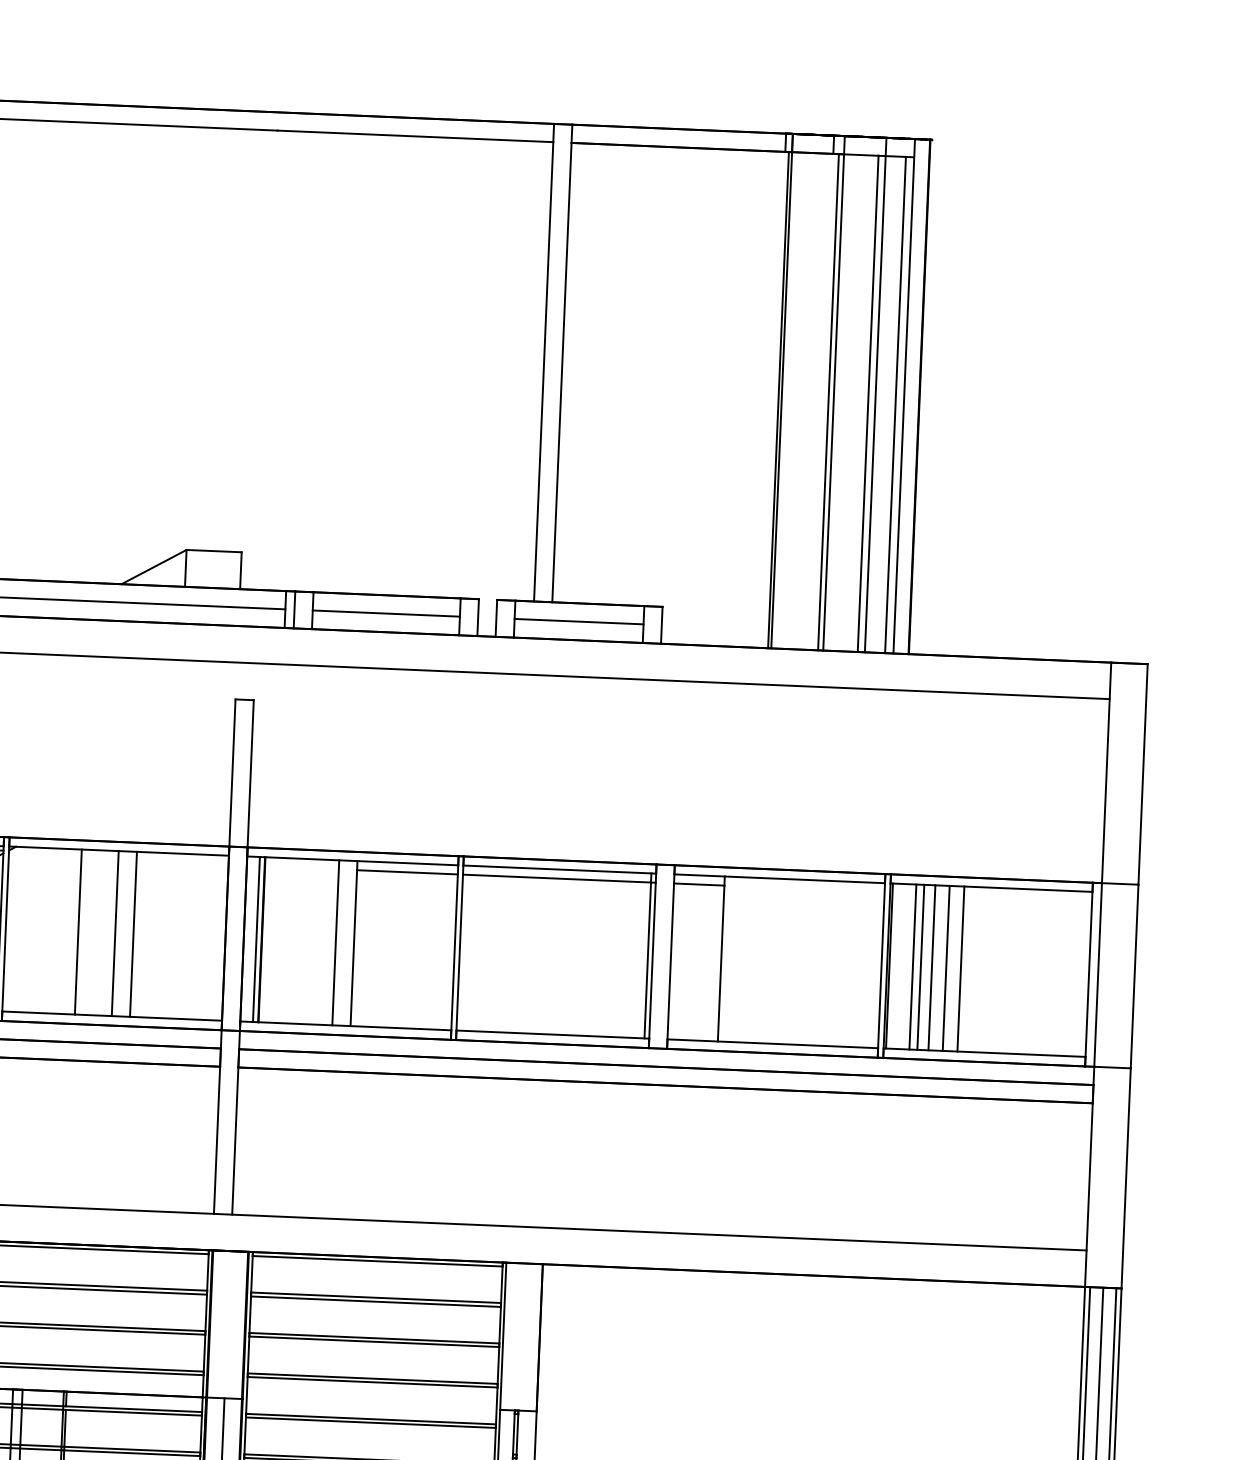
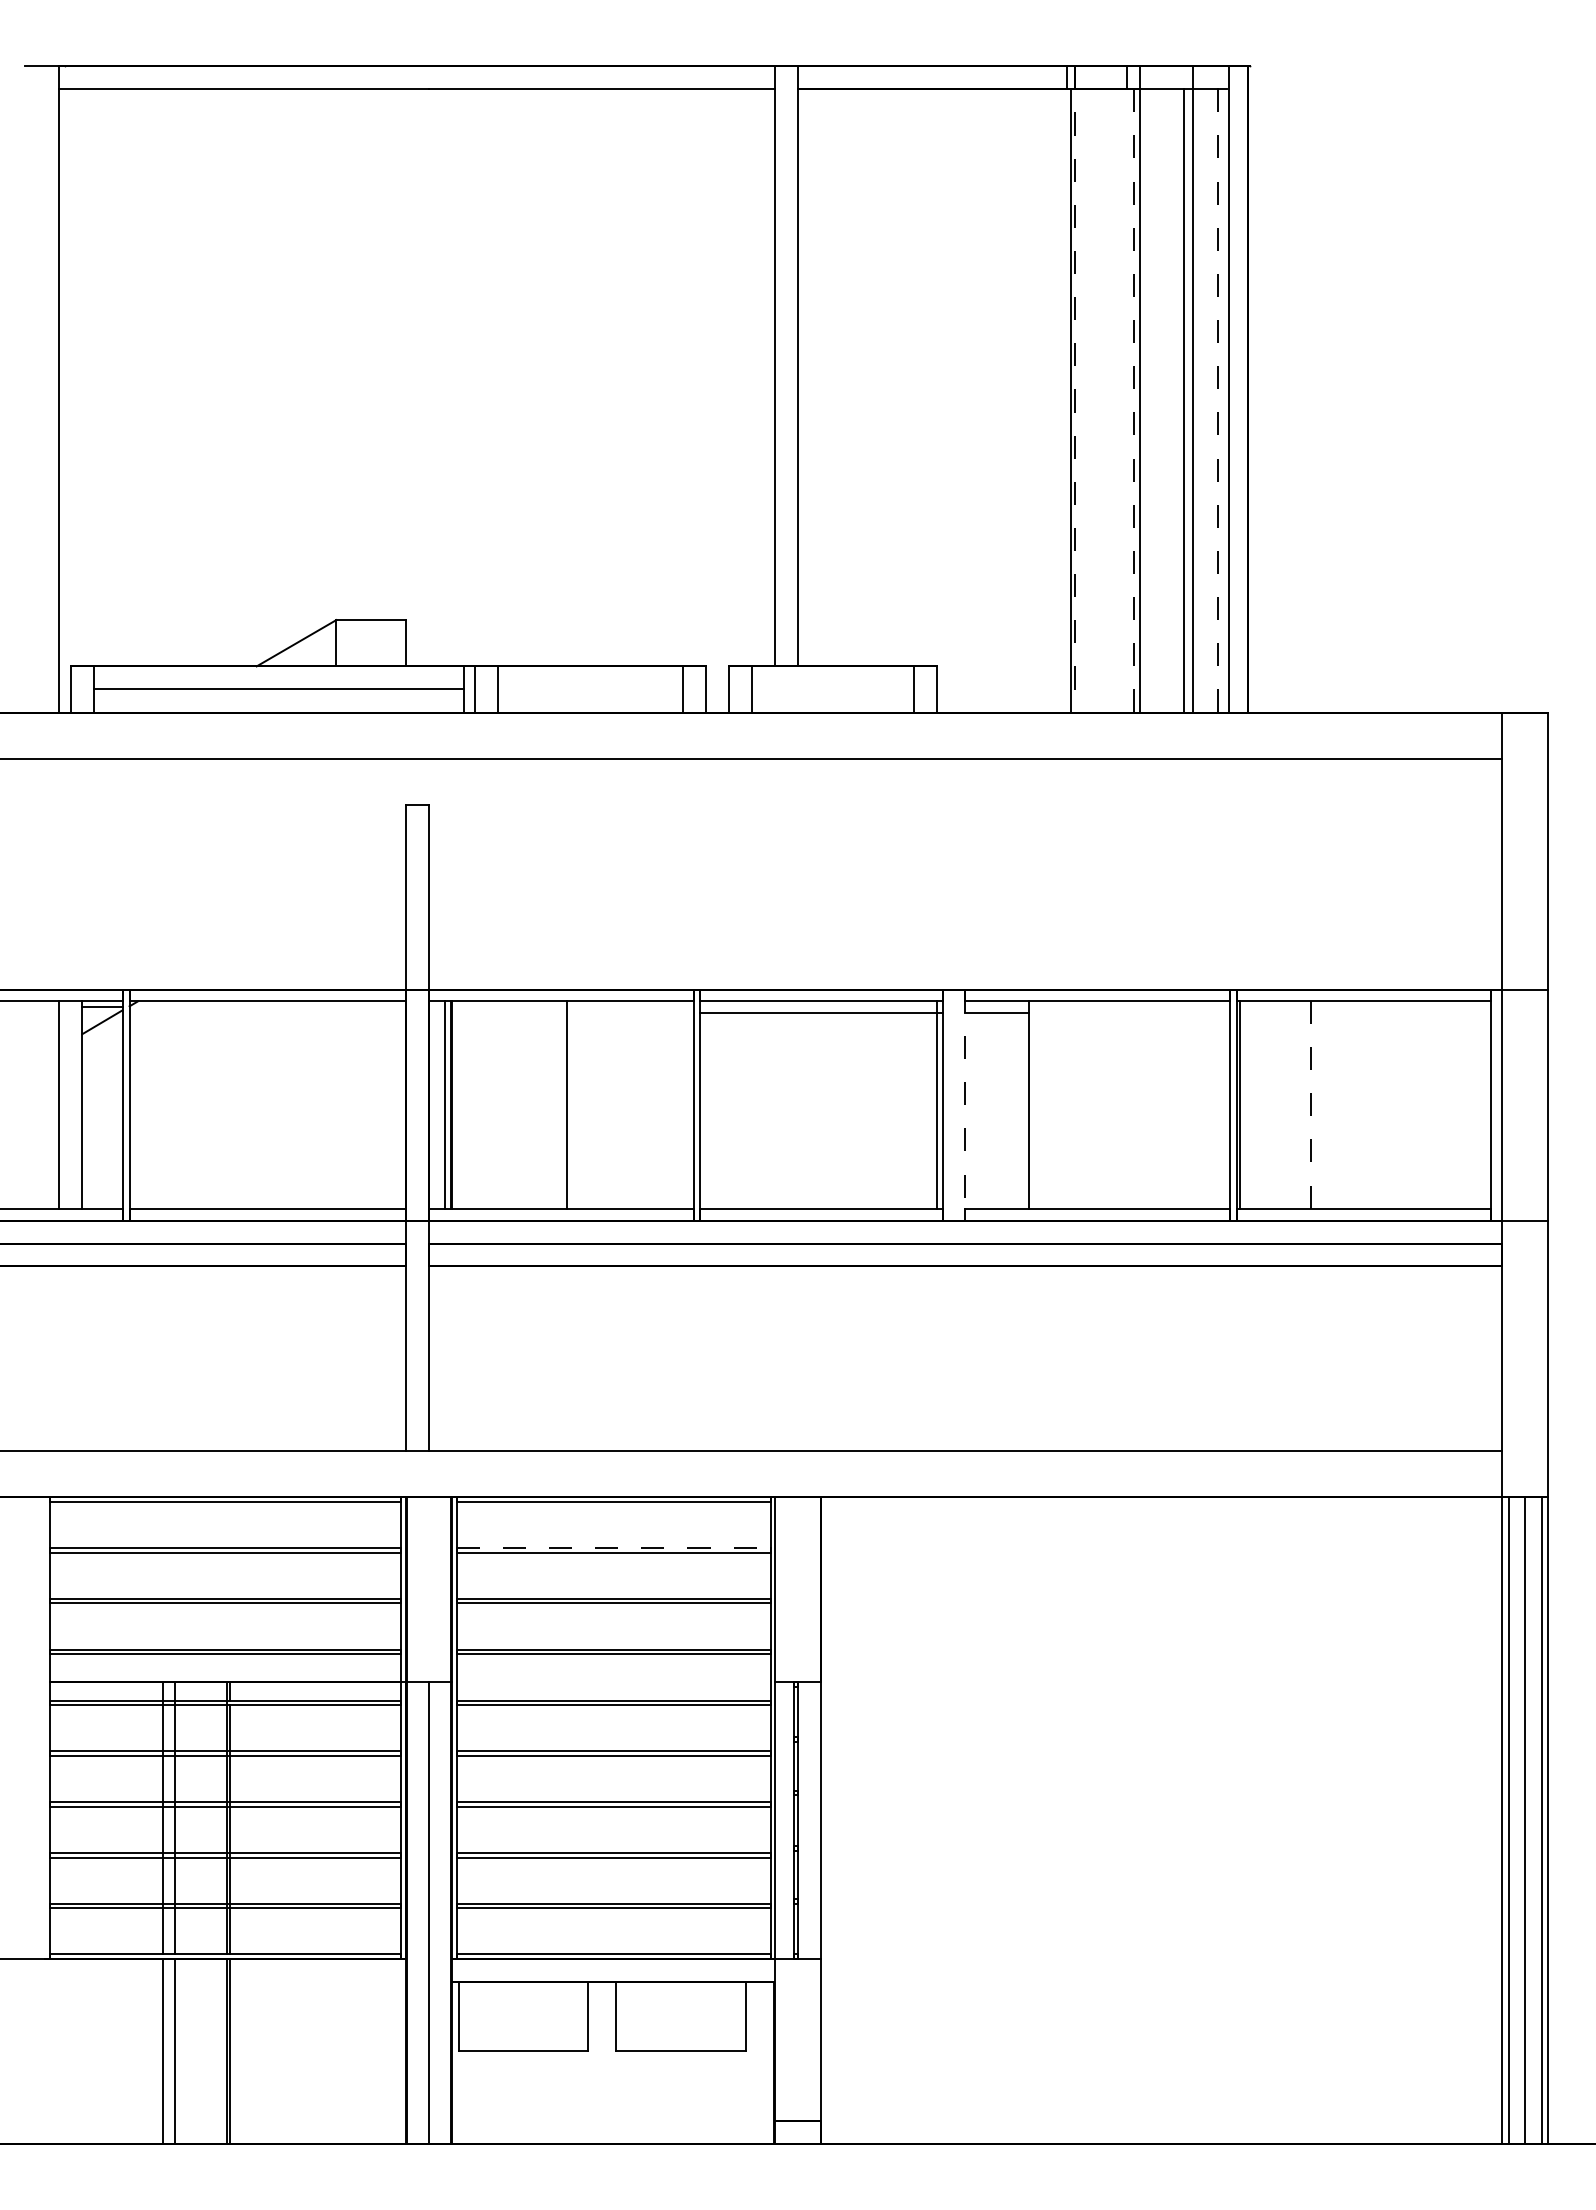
line: (782, 391) -> (1075, 390), solid -> dashed
line: (828, 401) -> (1133, 400), solid -> dashed
line: (895, 404) -> (1218, 400), solid -> dashed
line: (385, 613) -> (589, 689), removed
line: (578, 621) -> (832, 689), removed
line: (407, 872) -> (630, 1012), removed
line: (78, 931) -> (220, 1104), removed
line: (115, 933) -> (267, 1104), removed
line: (133, 933) -> (290, 1104), removed
line: (335, 942) -> (544, 1104), removed
line: (670, 957) -> (965, 1105), solid -> dashed
line: (912, 966) -> (1269, 1104), removed
line: (920, 966) -> (1279, 1104), removed
line: (932, 967) -> (1293, 1104), removed
line: (946, 968) -> (1311, 1105), solid -> dashed
line: (960, 968) -> (1329, 1104), removed
line: (376, 1298) -> (613, 1548), solid -> dashed

